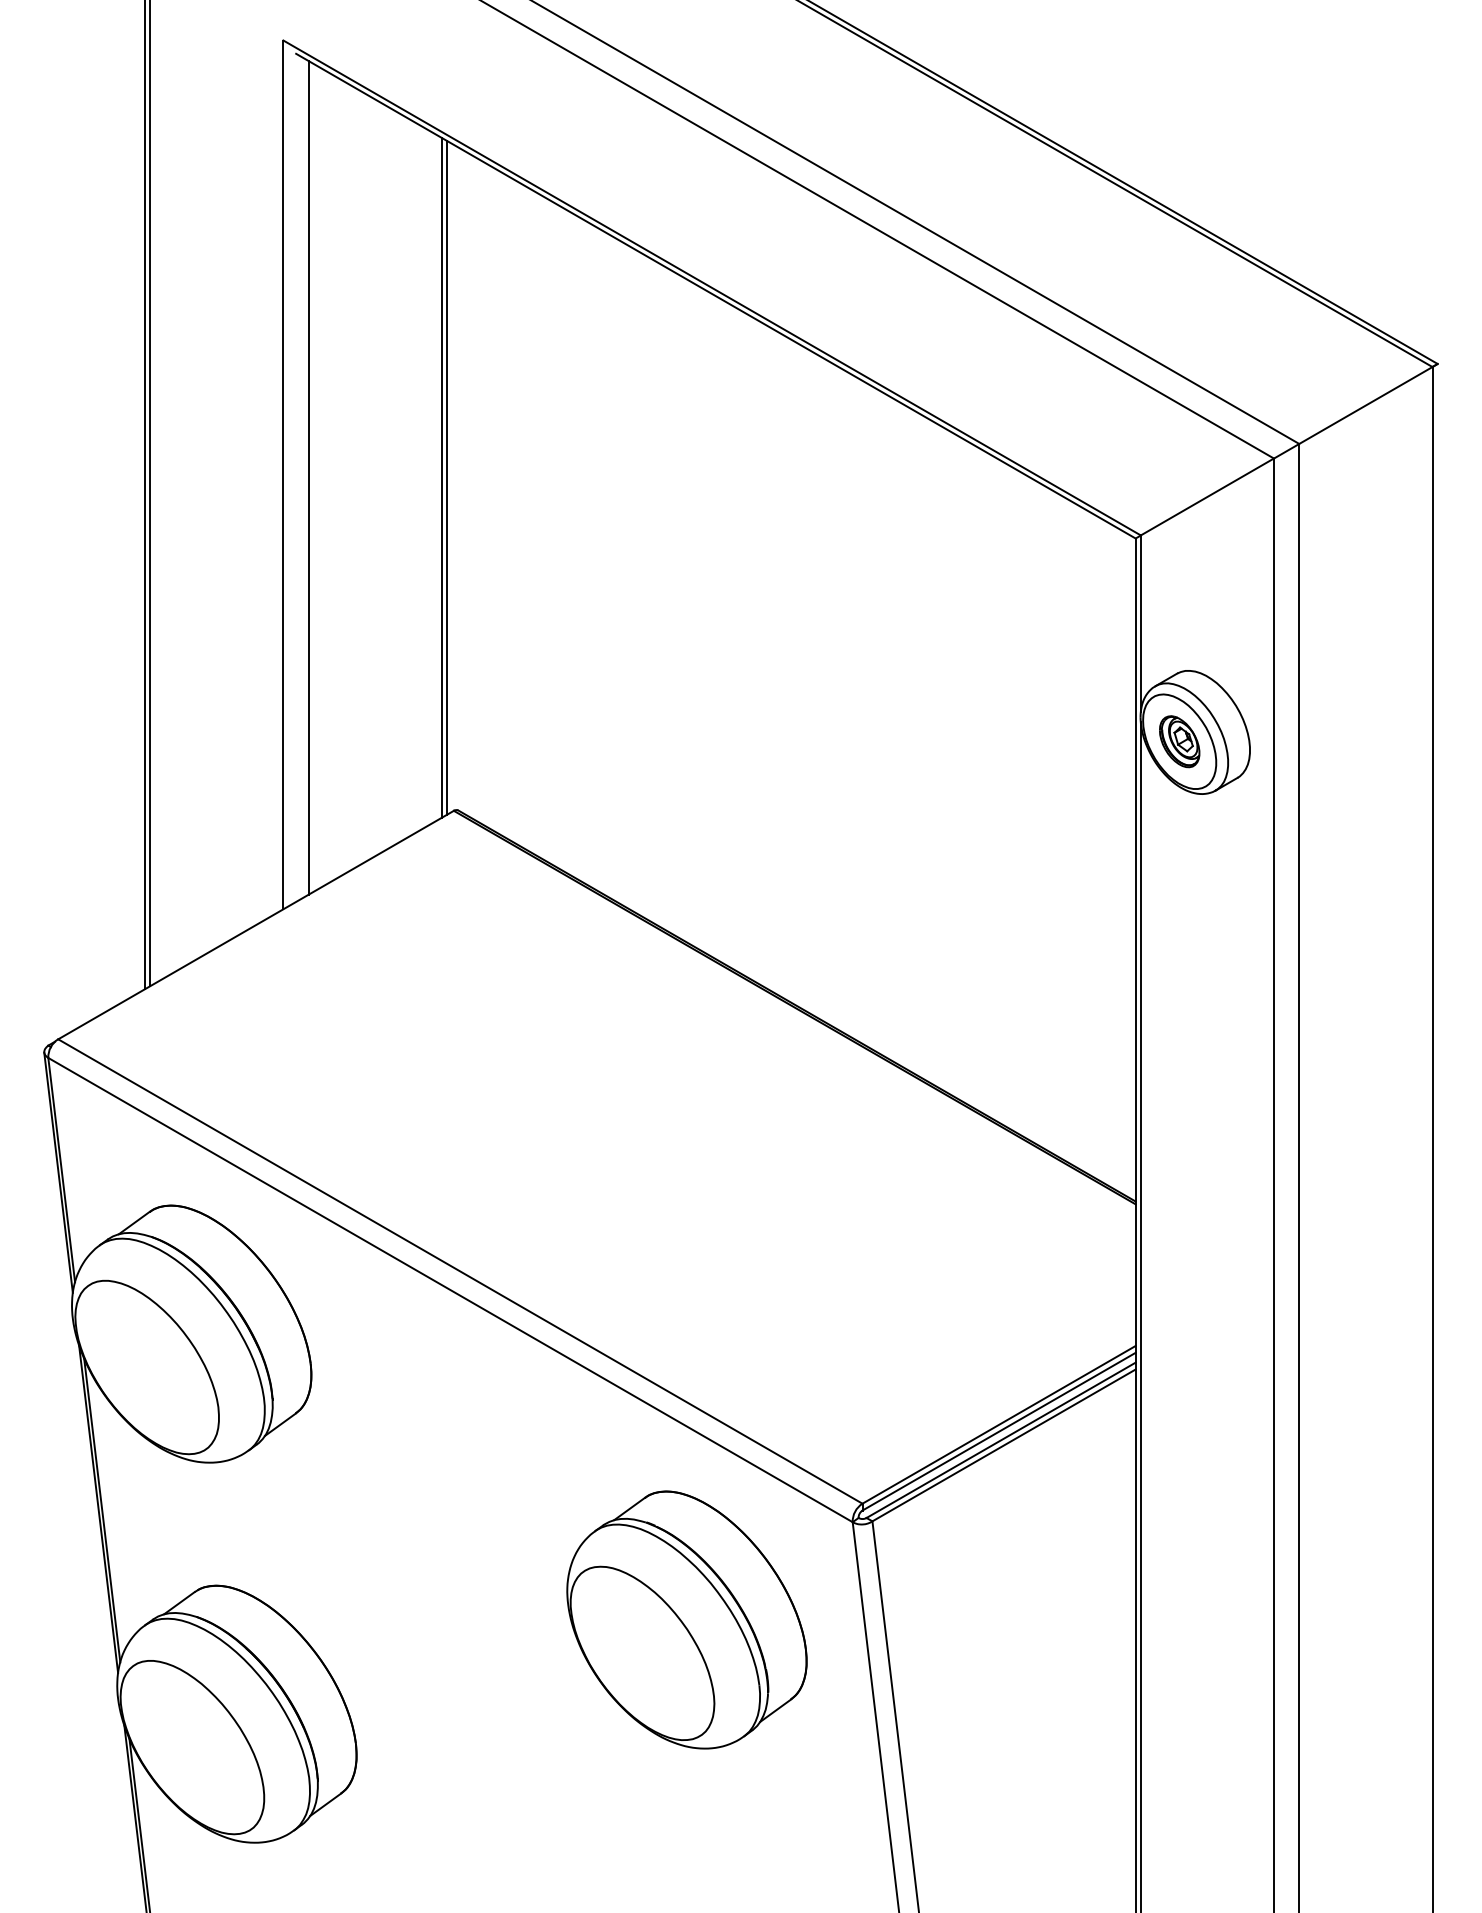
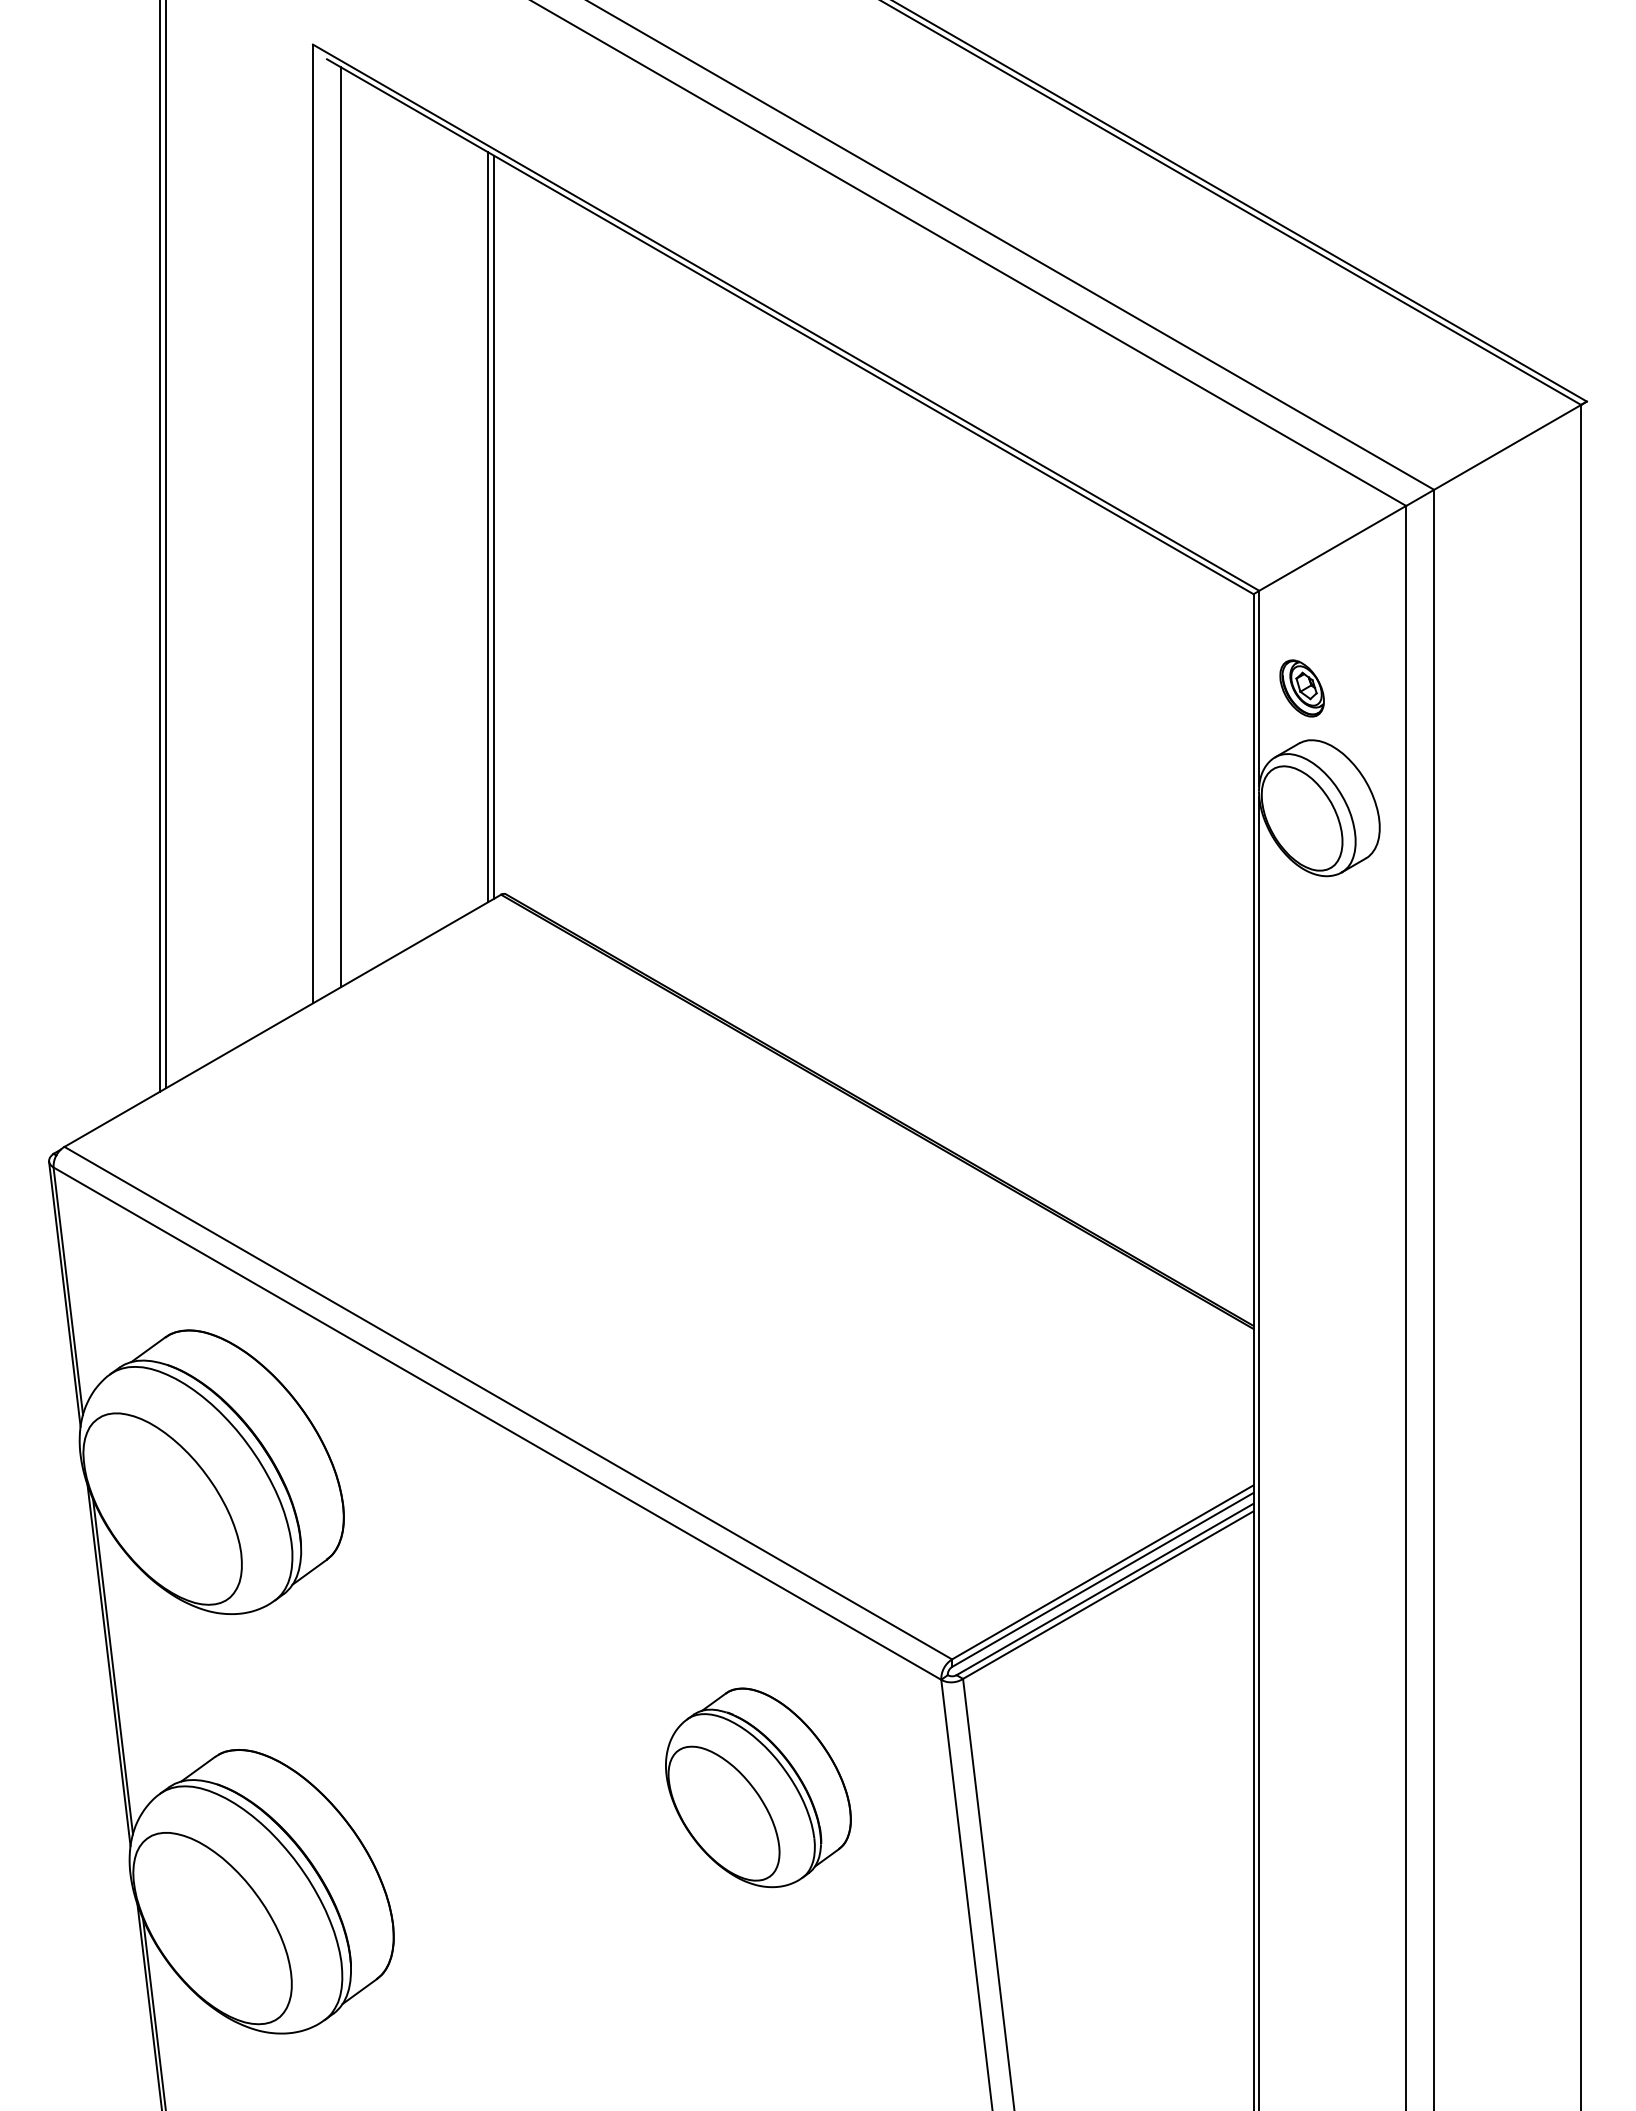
part: (1179, 741) -> (1301, 688), moved
part: (687, 1619) -> (758, 1787), size x0.7

